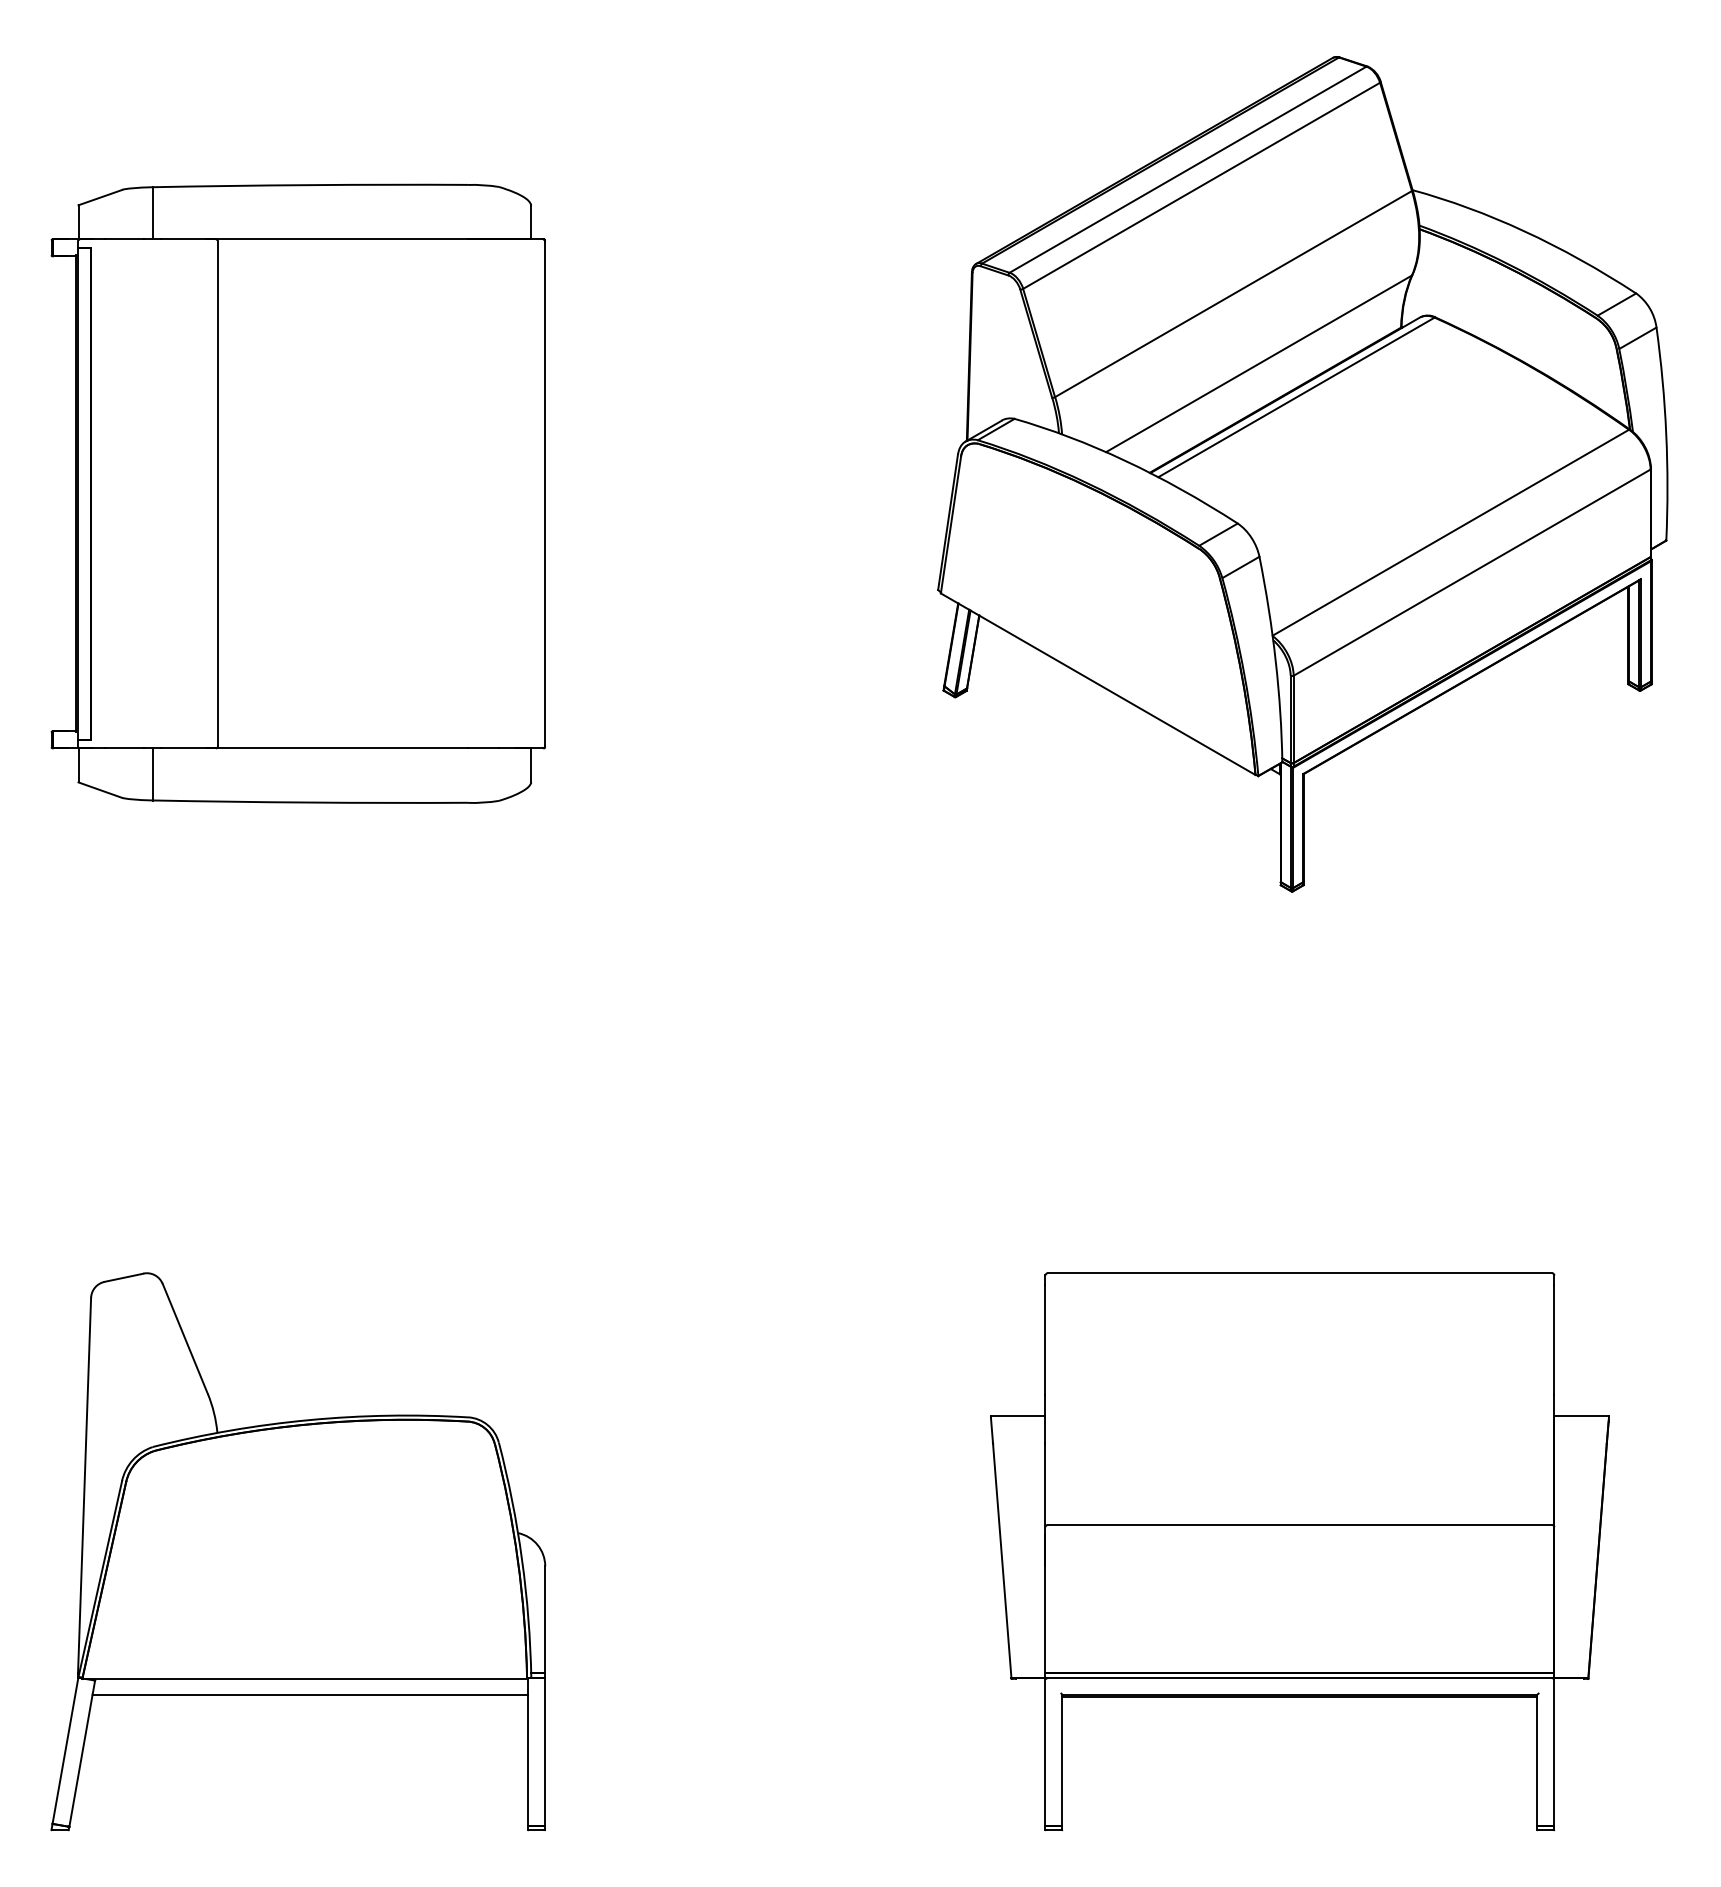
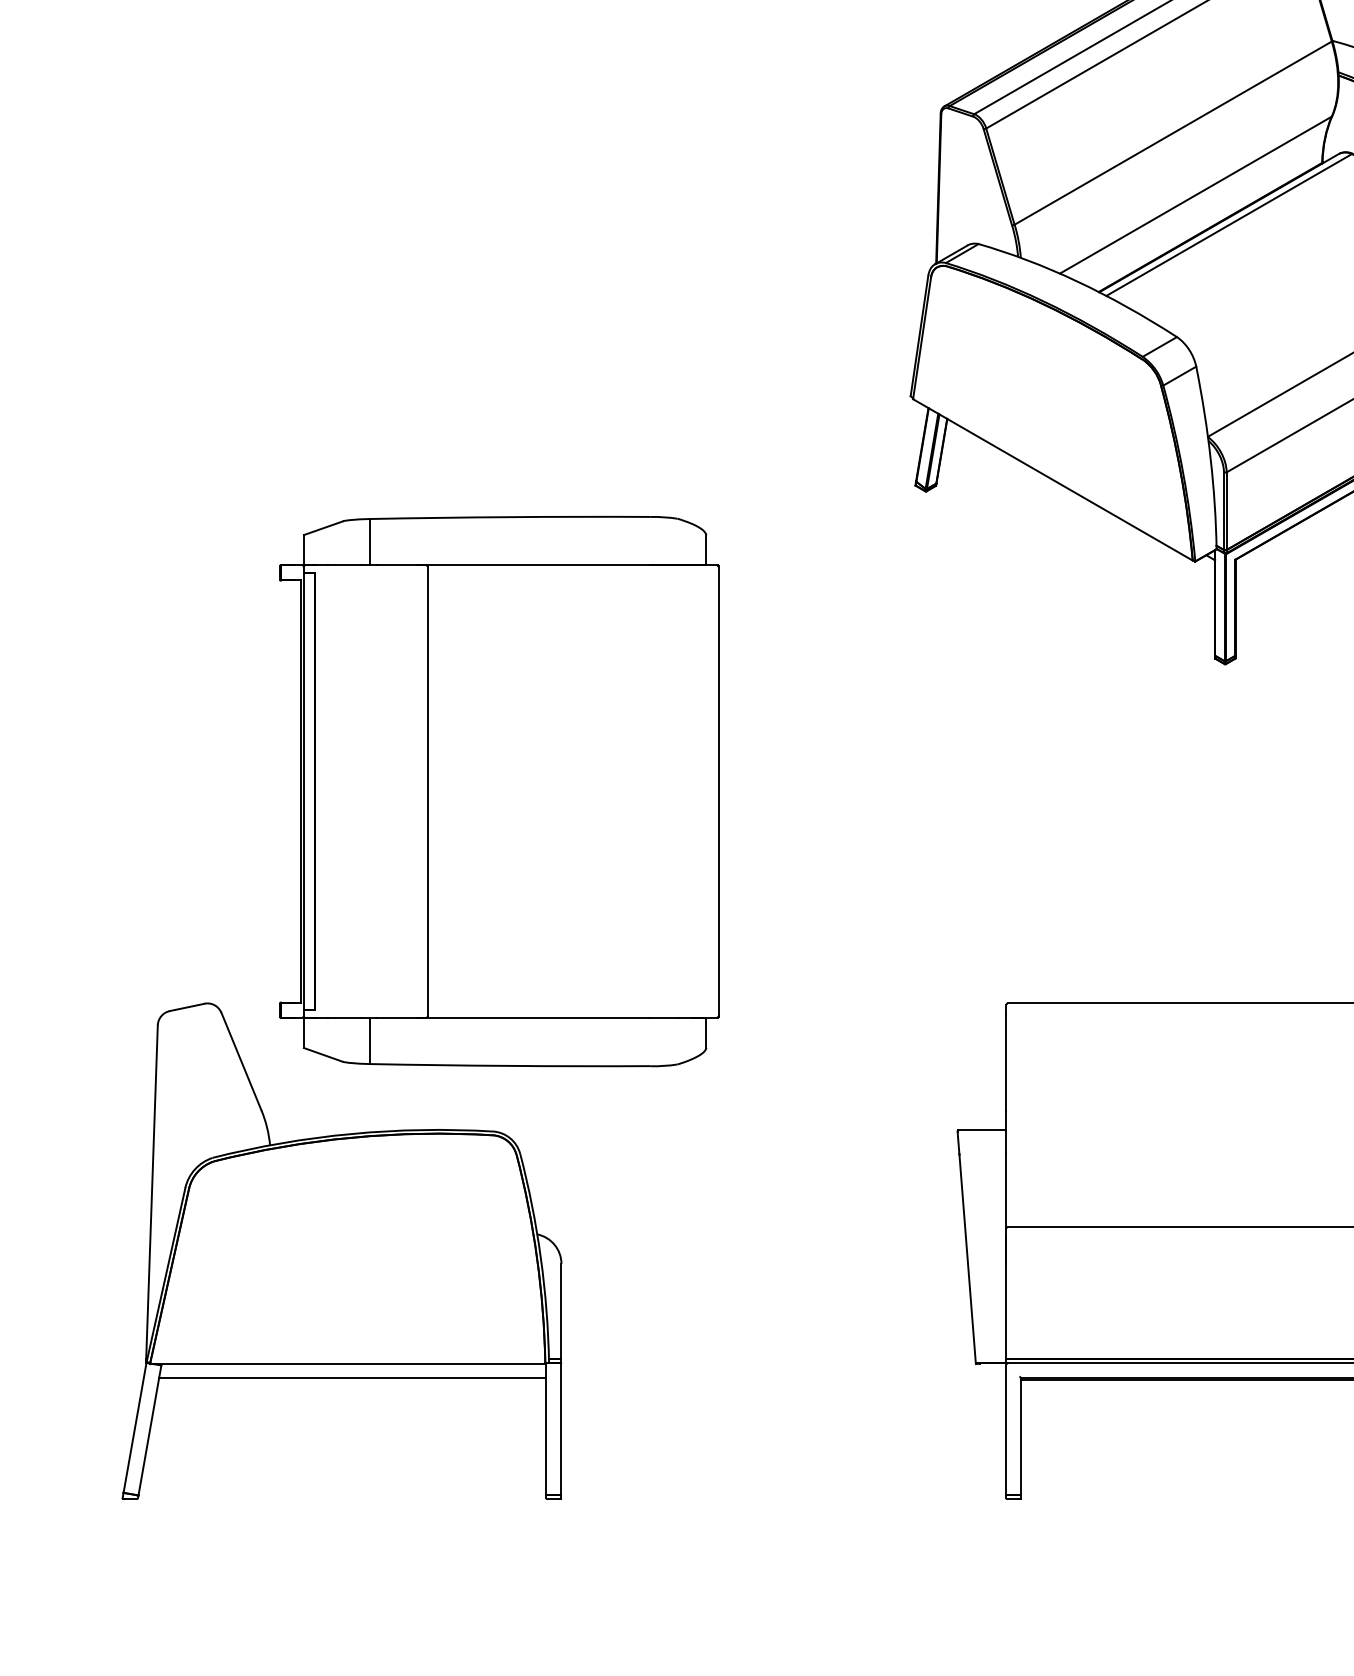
part: (297, 493) -> (498, 791), moved

